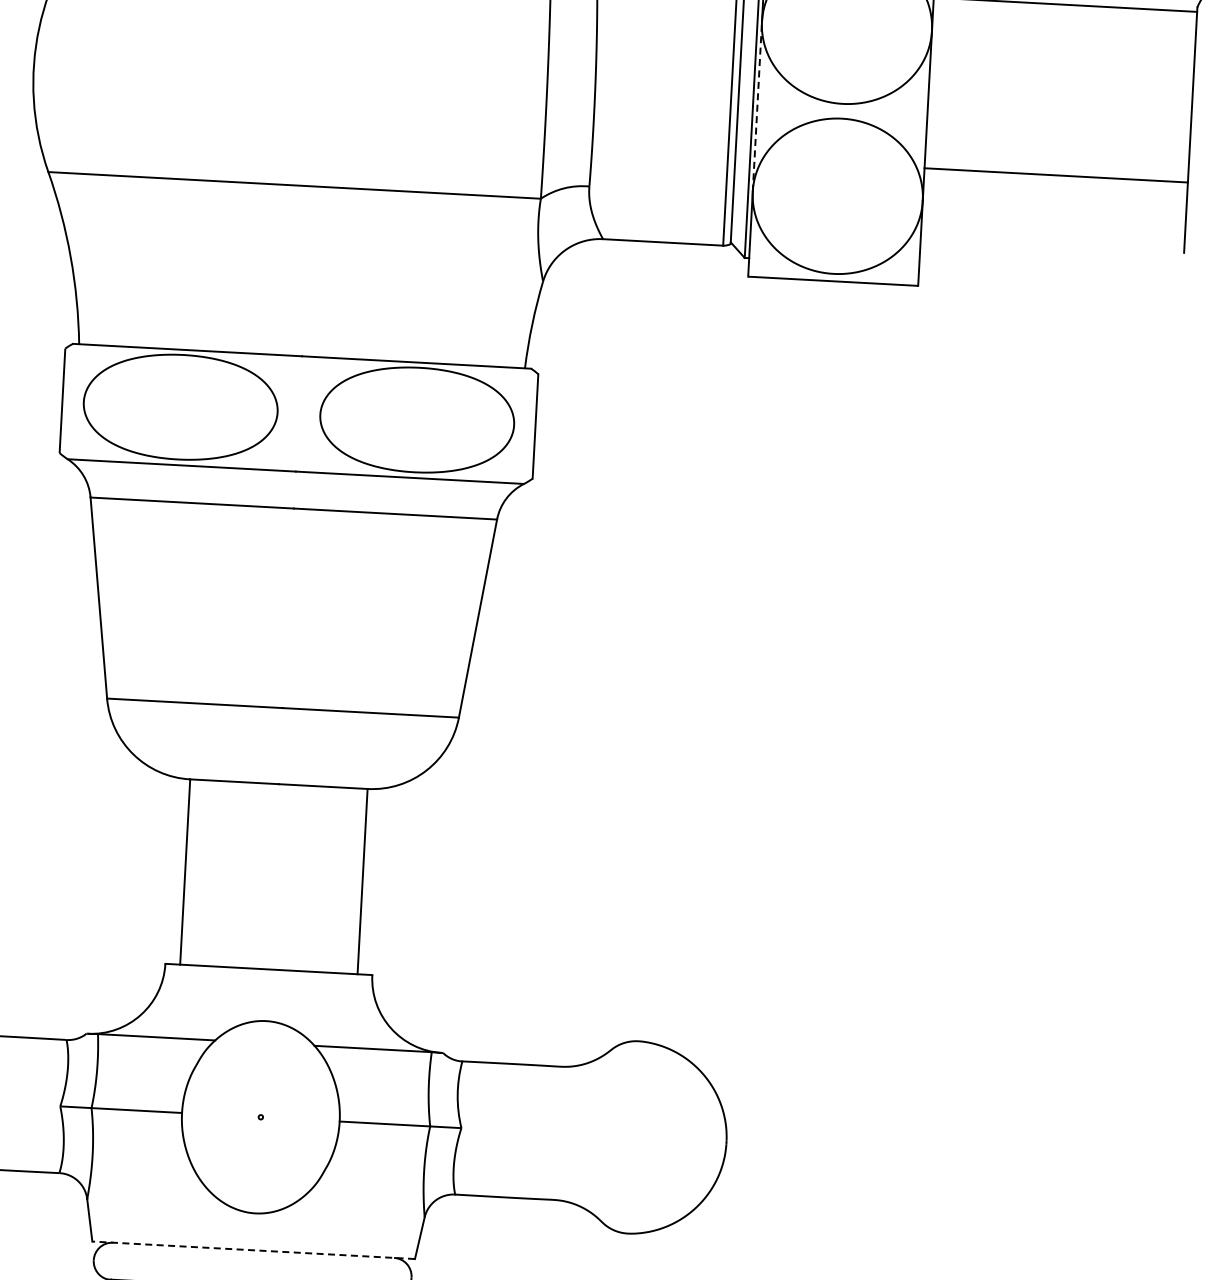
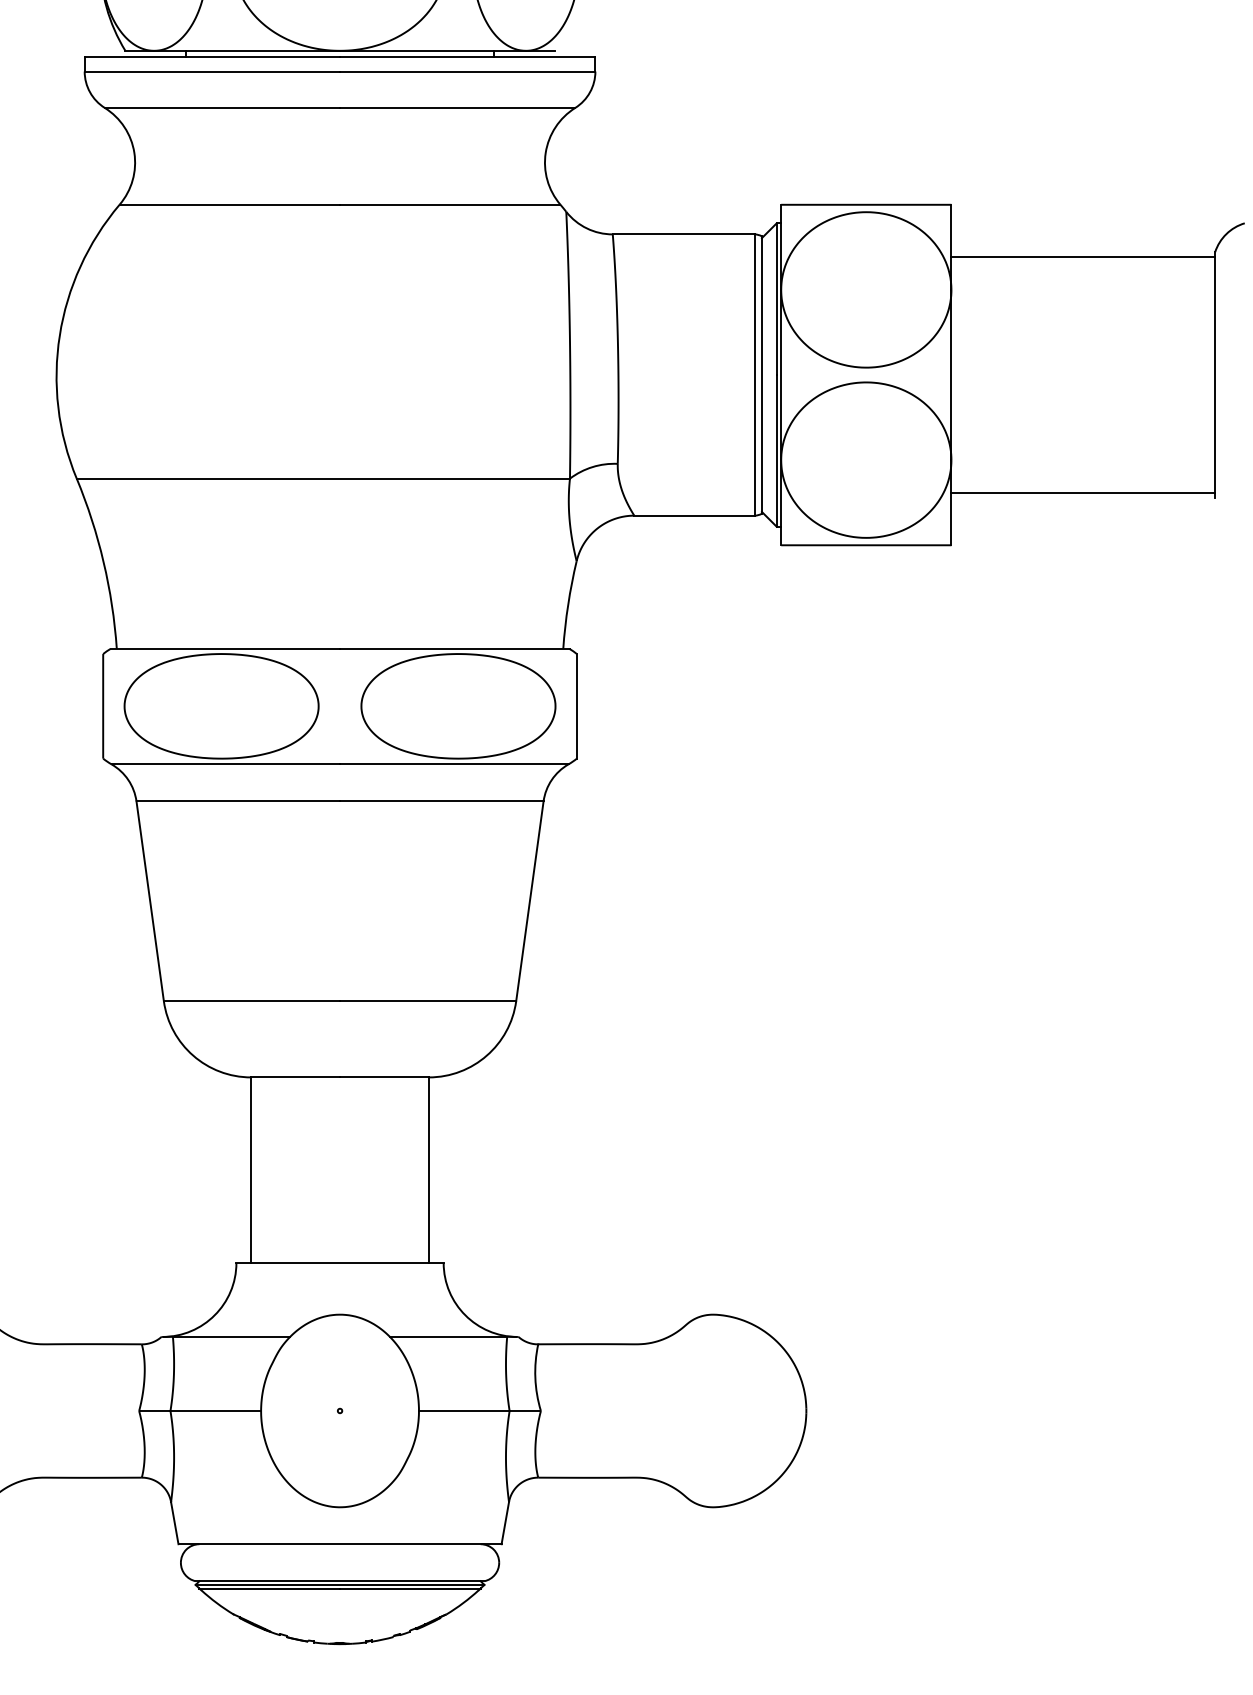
line: (757, 106) -> (781, 374), dashed -> solid
line: (1056, 175) -> (1083, 493), moved
line: (254, 1250) -> (340, 1544), dashed -> solid

